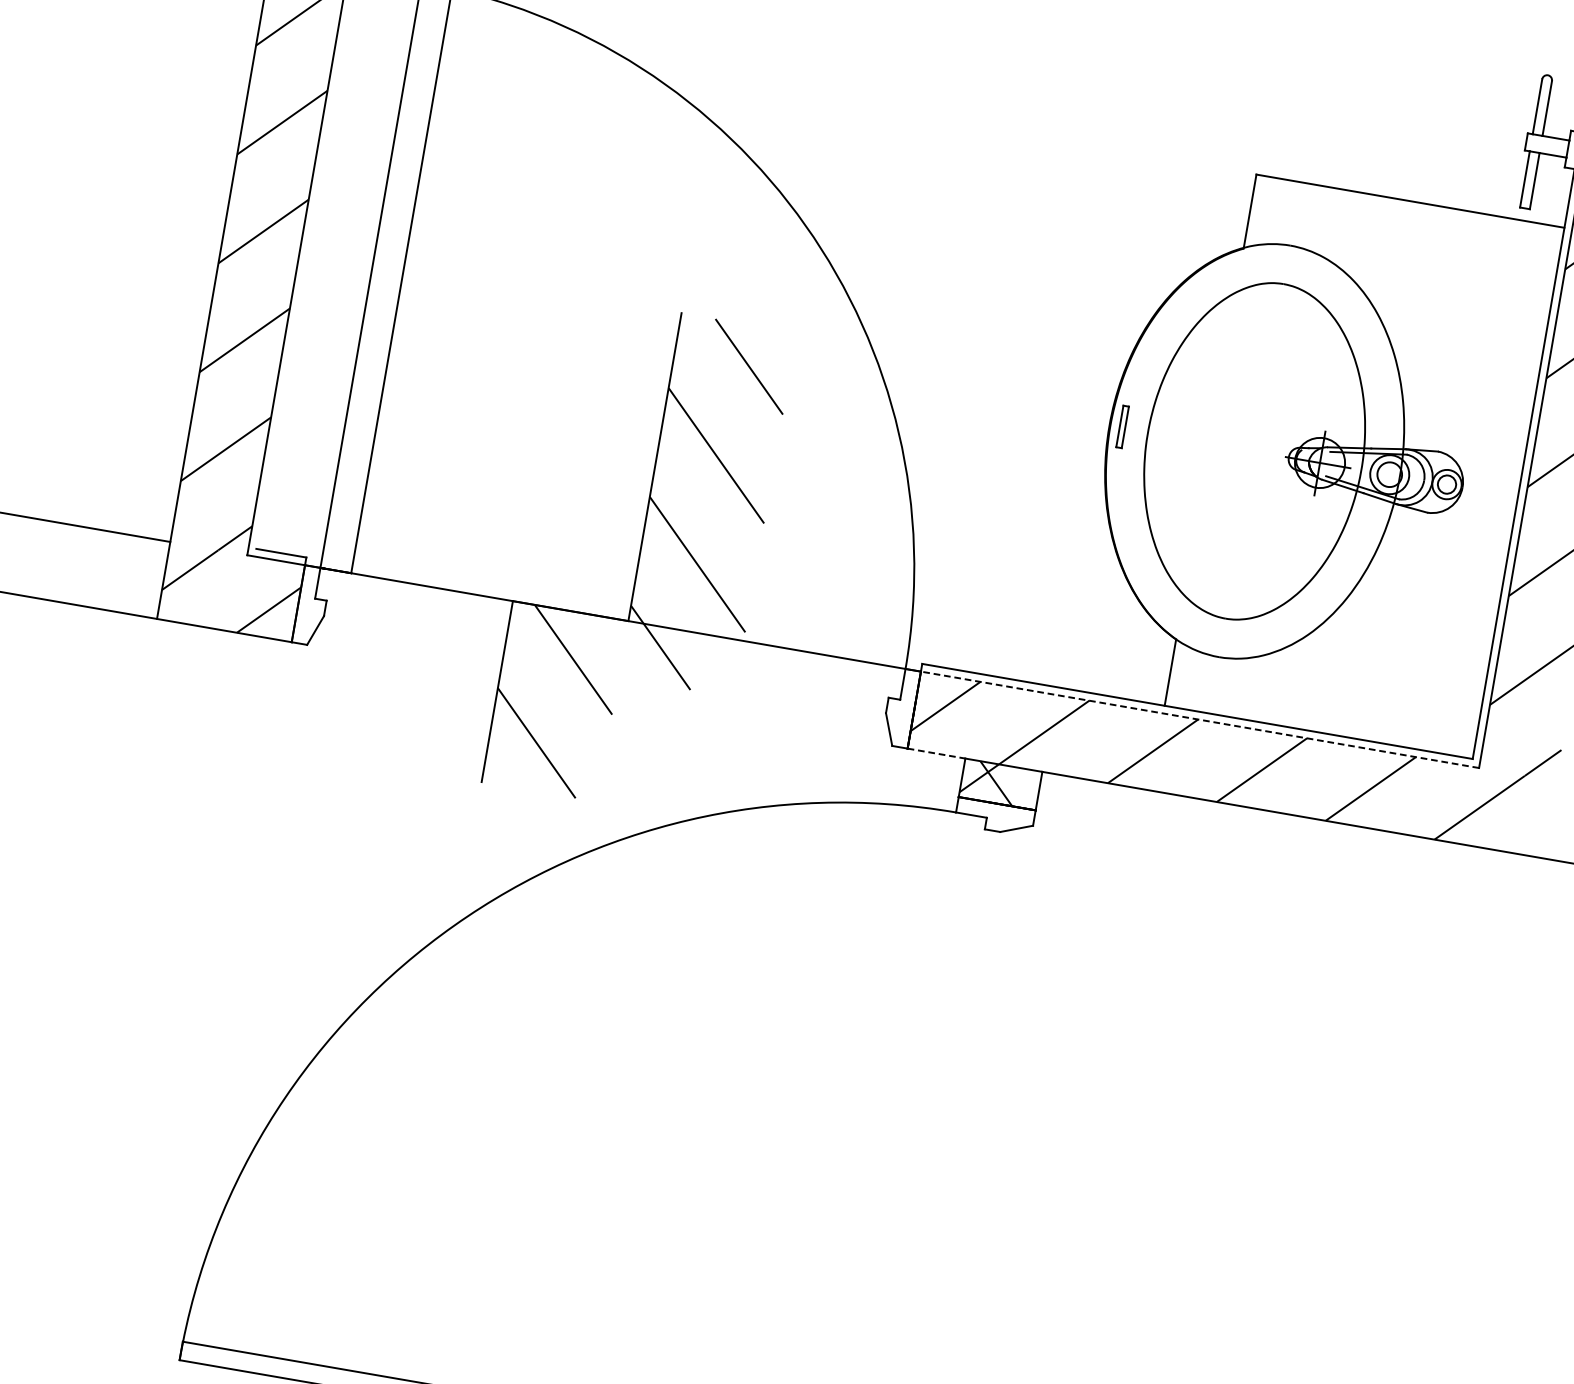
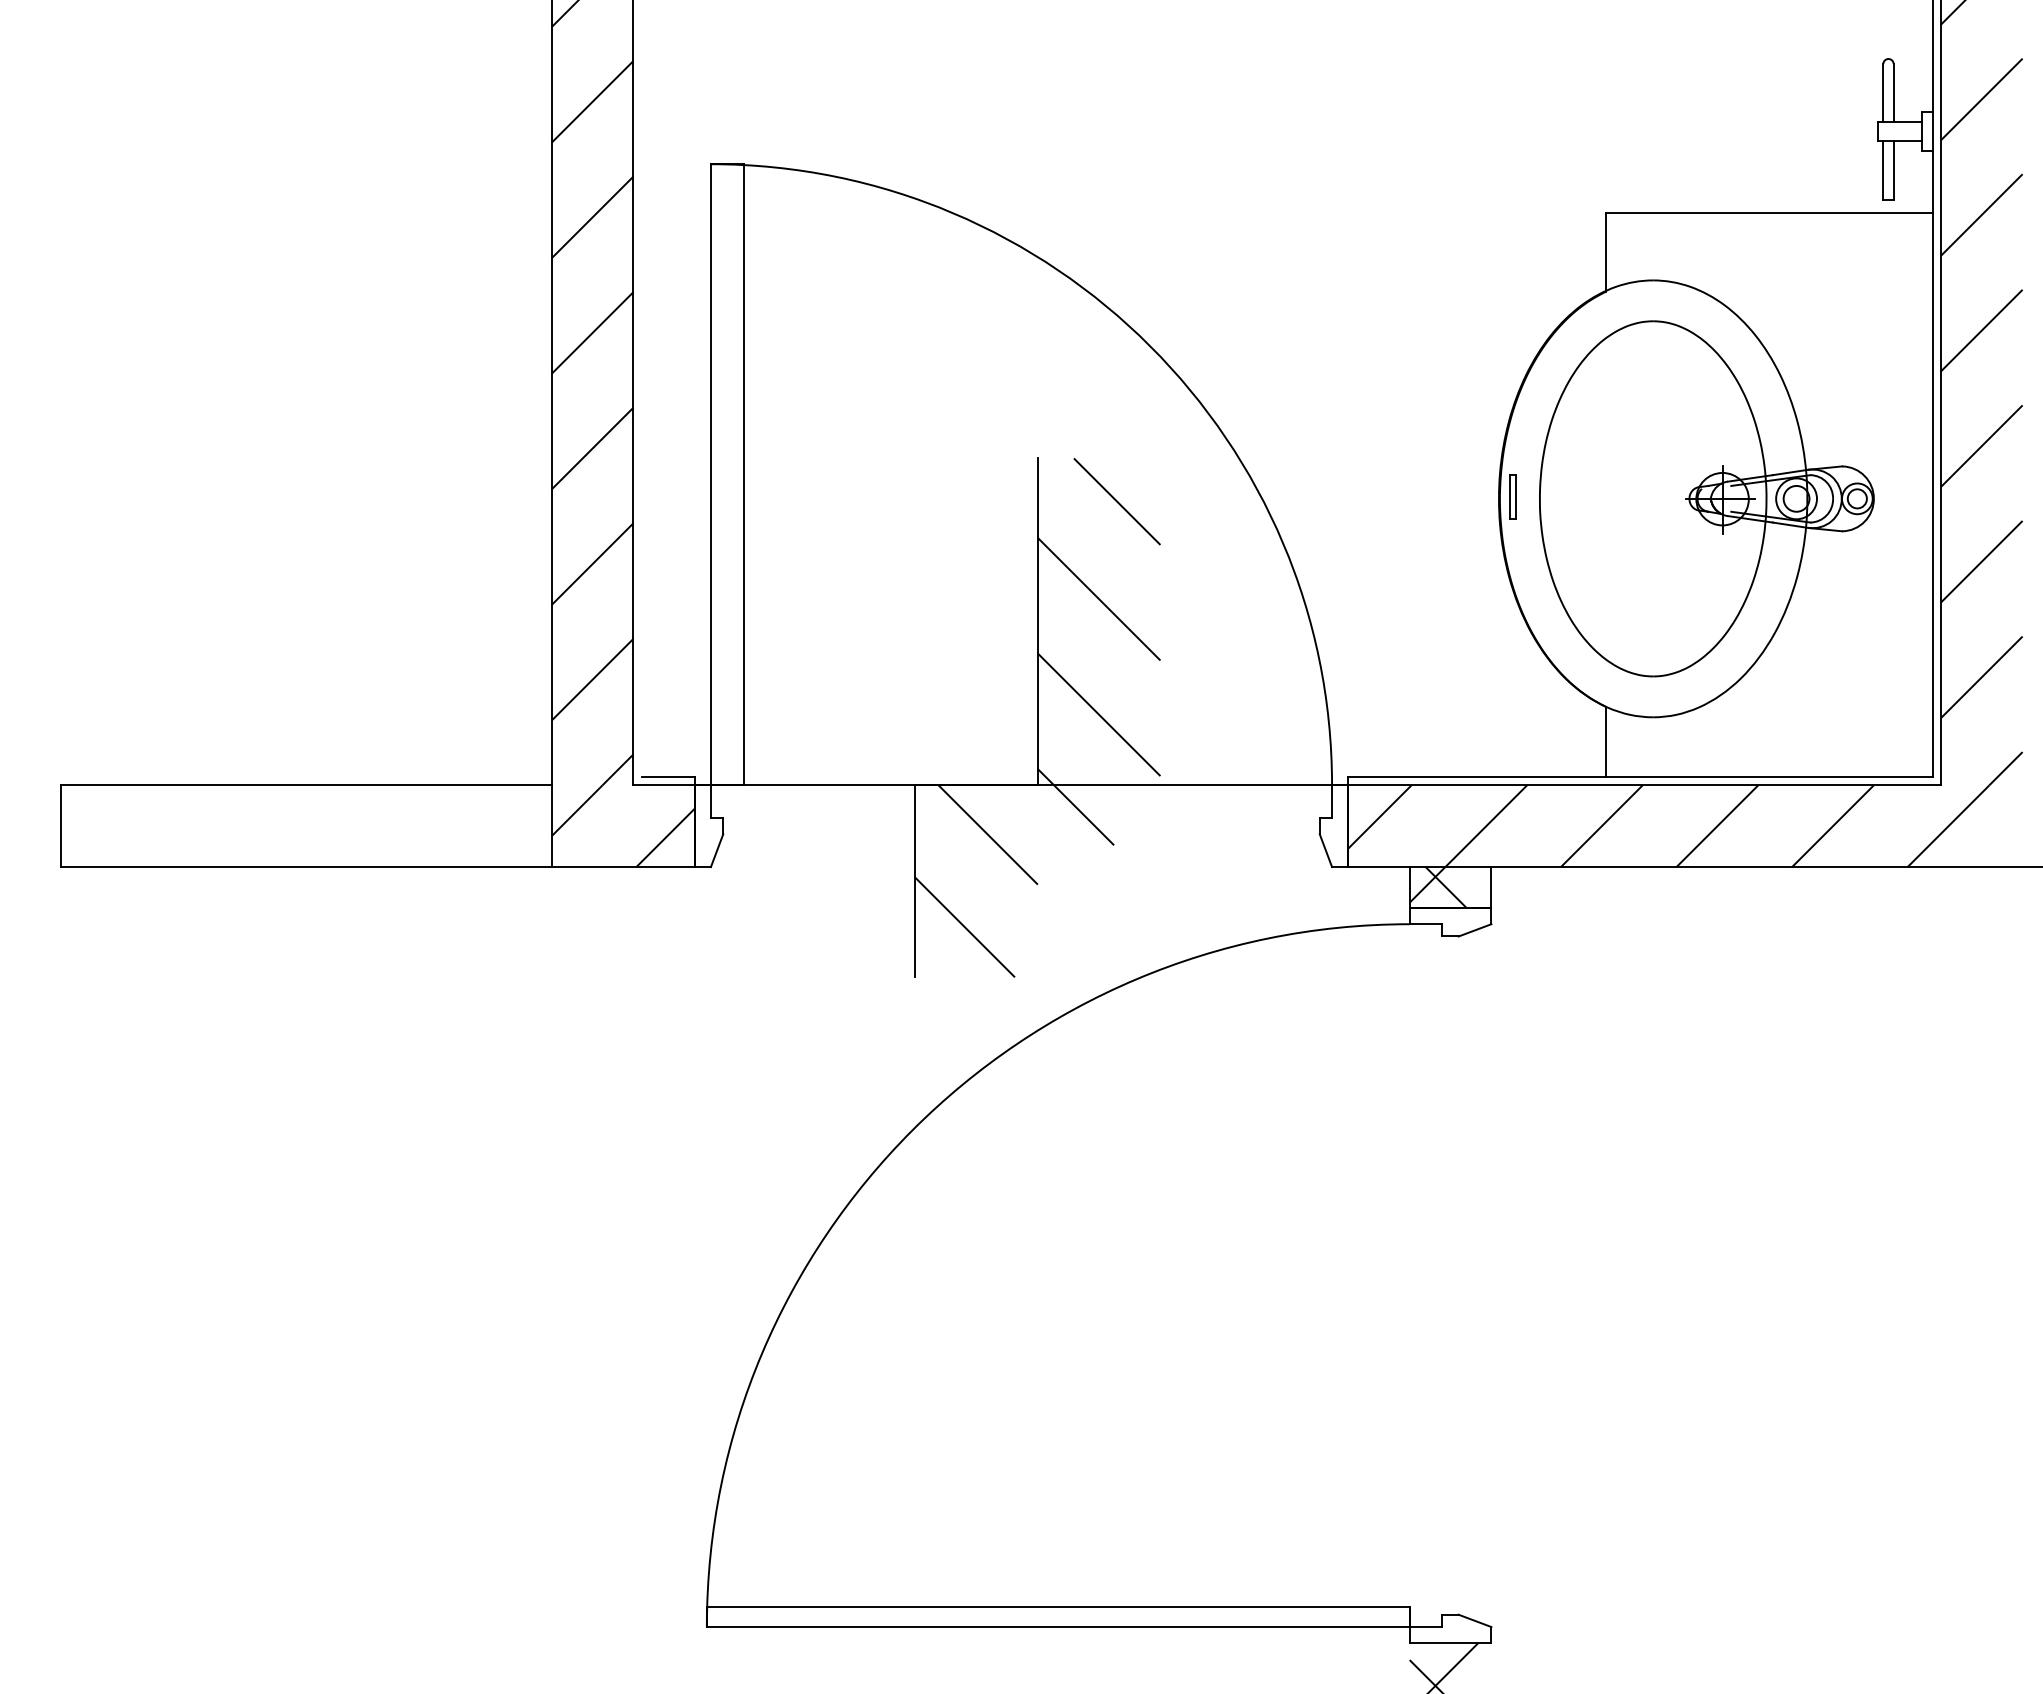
line: (1199, 719) -> (1644, 785), dashed -> solid
line: (936, 754) -> (1379, 867), dashed -> solid

